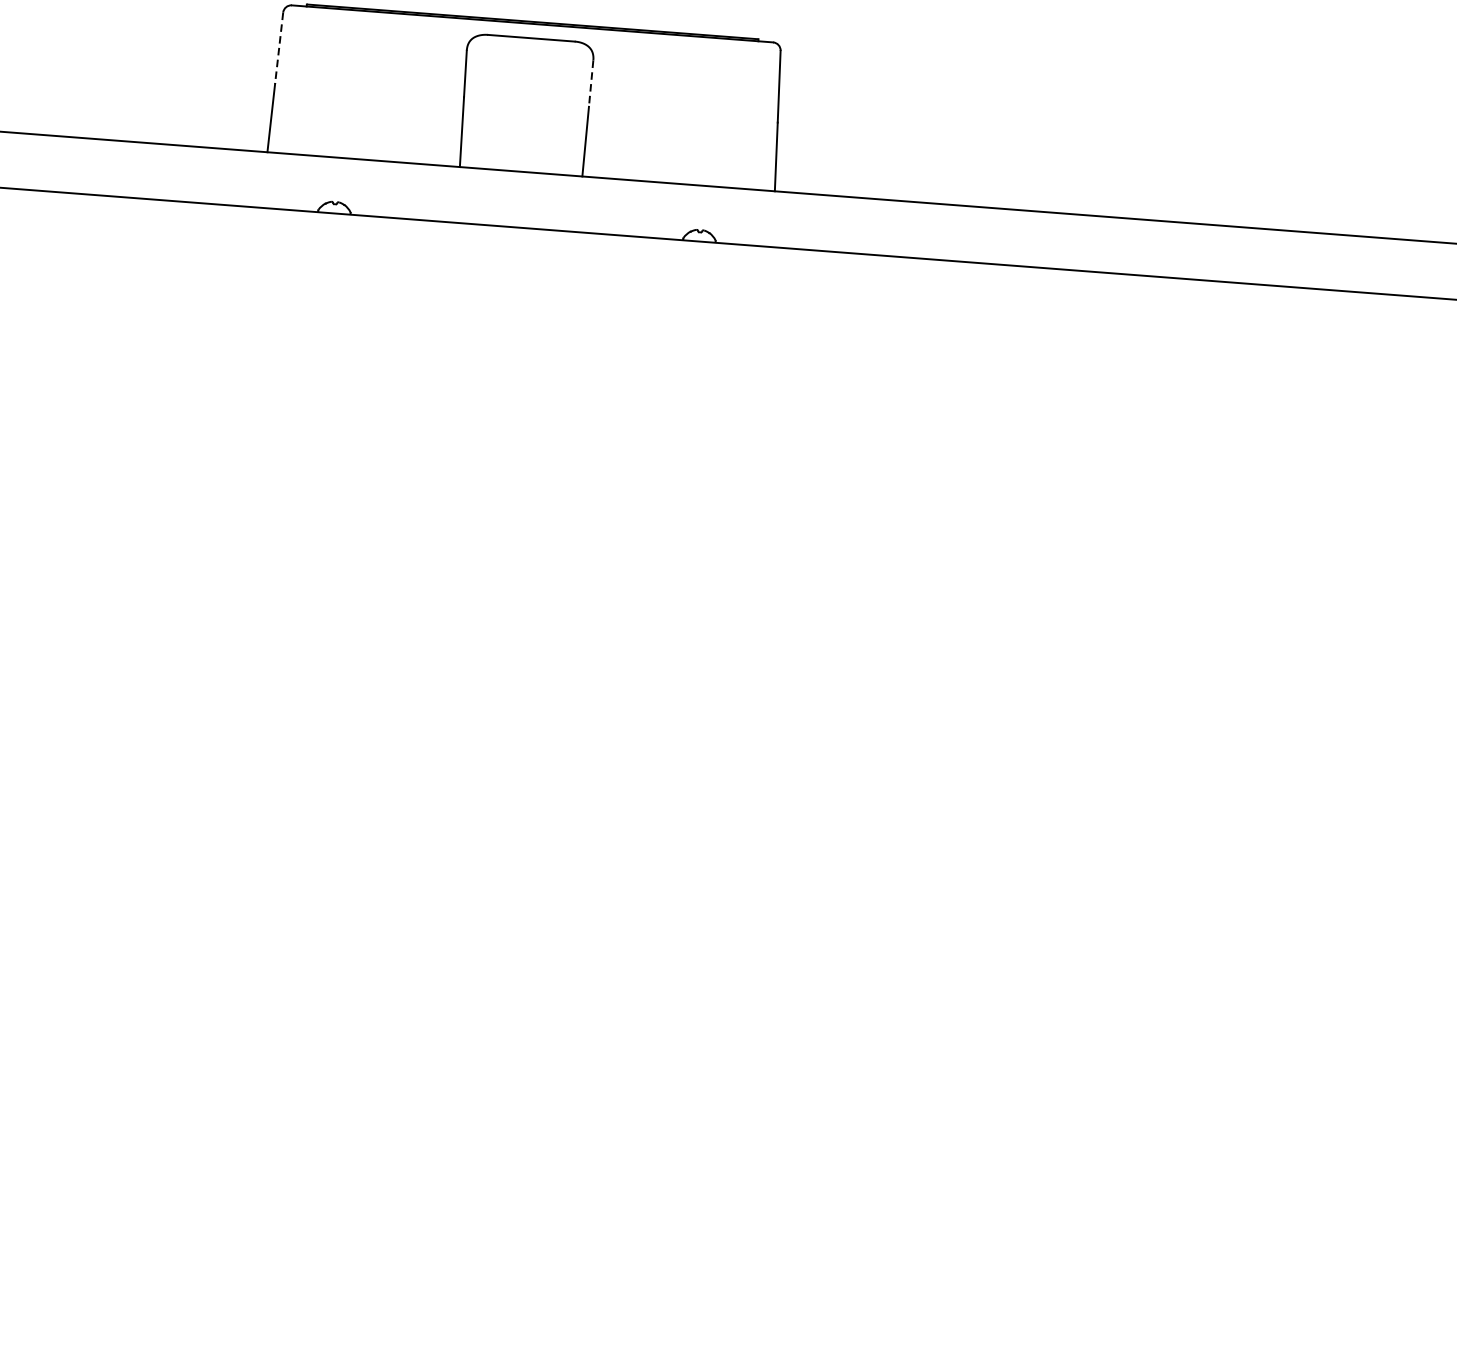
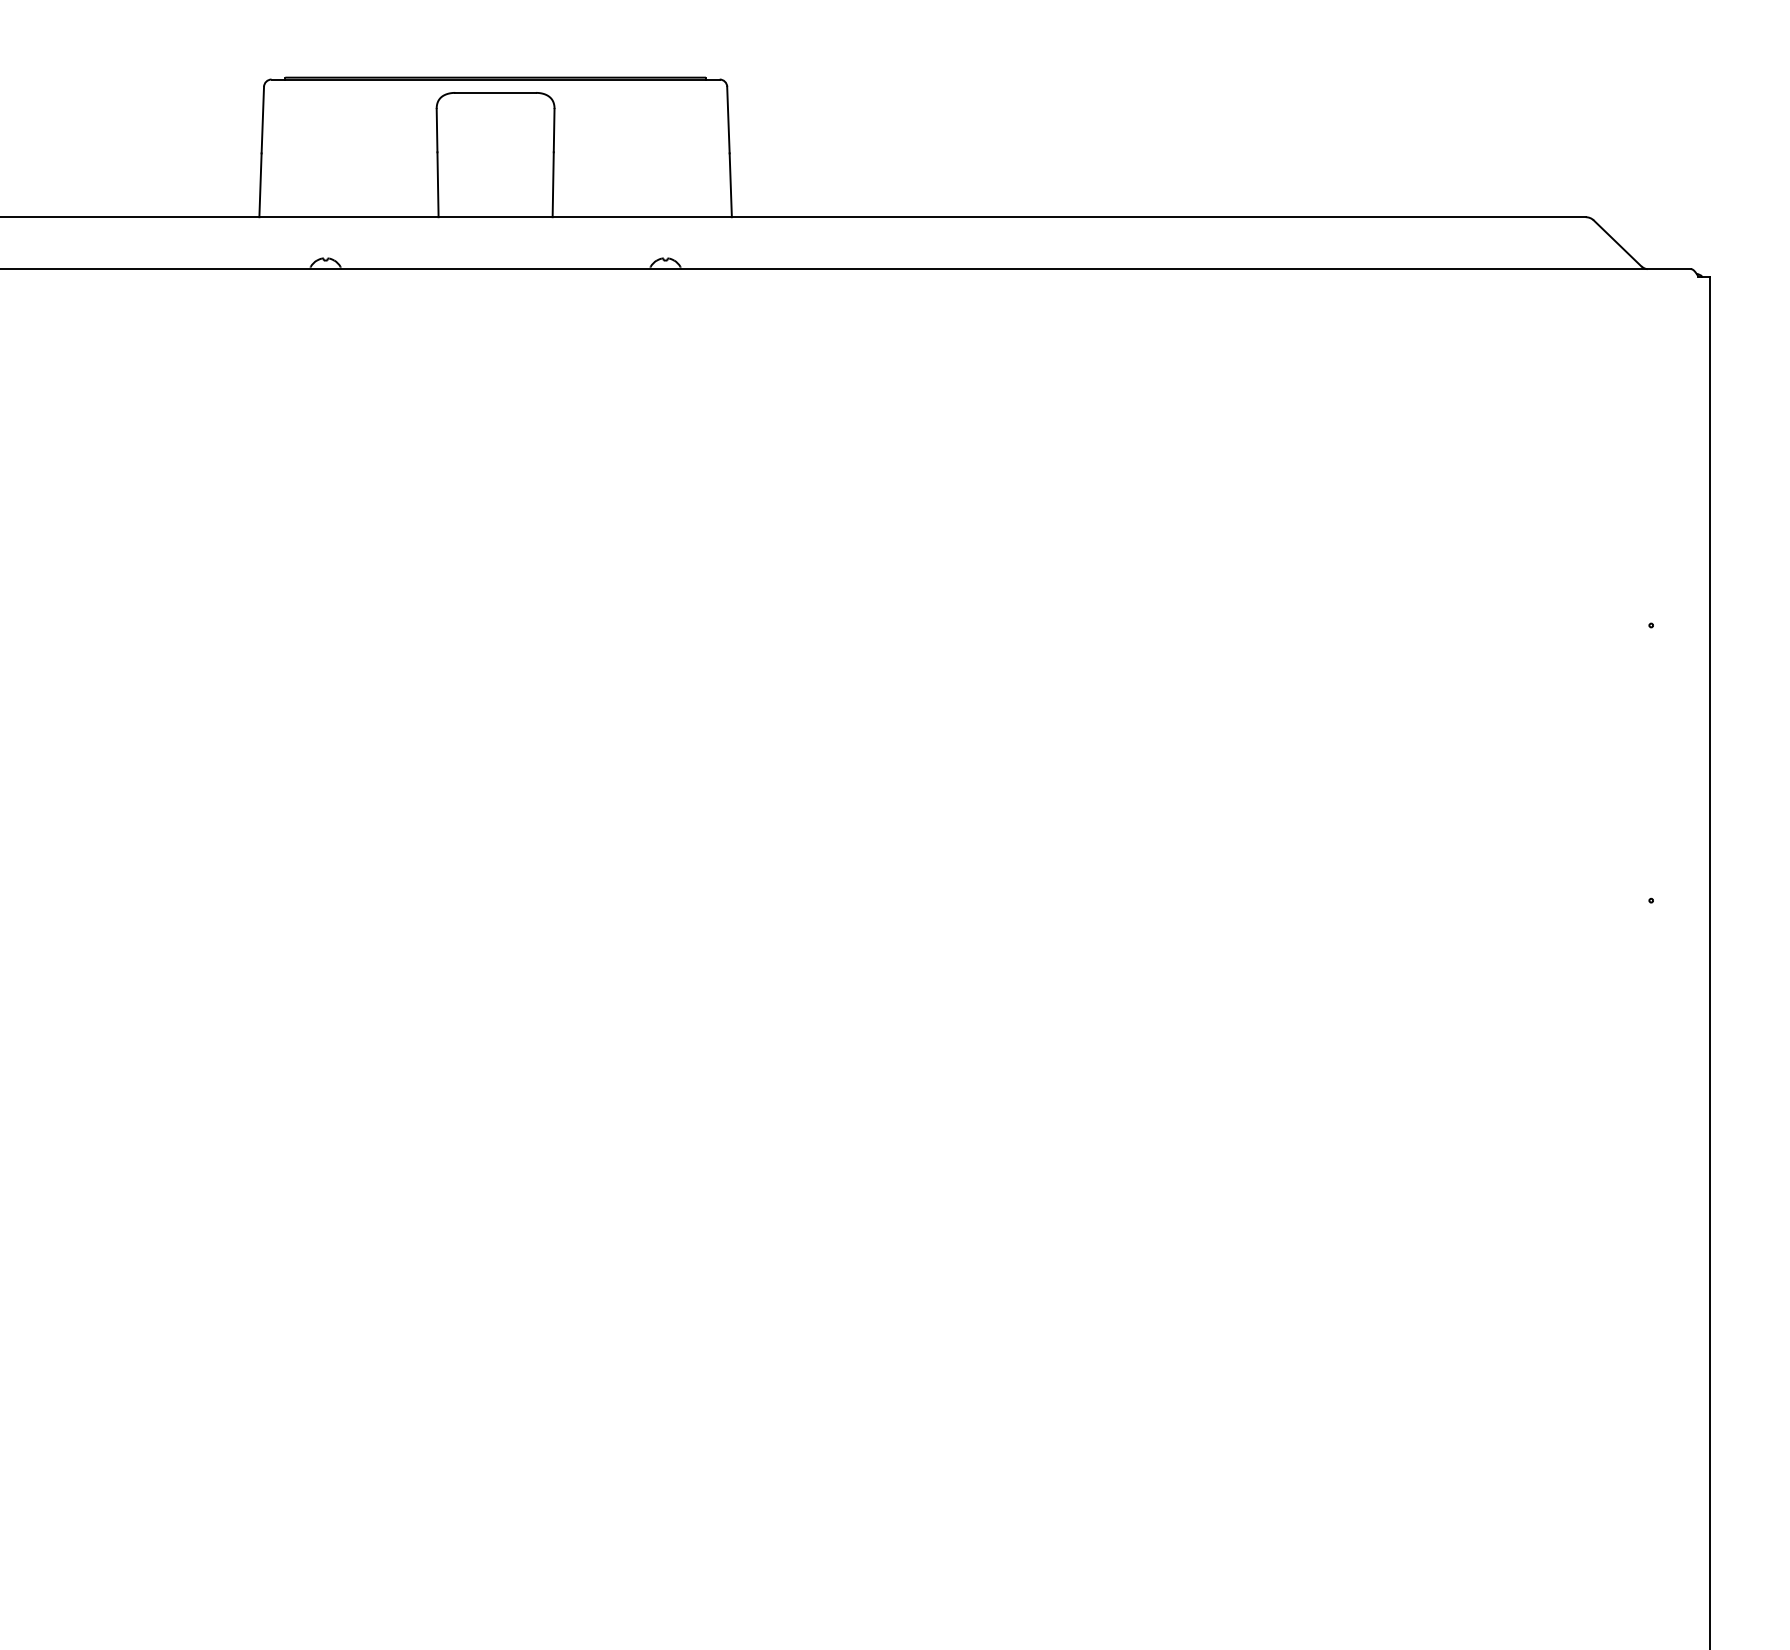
line: (278, 48) -> (262, 120), dashed -> solid
line: (591, 83) -> (554, 130), dashed -> solid

